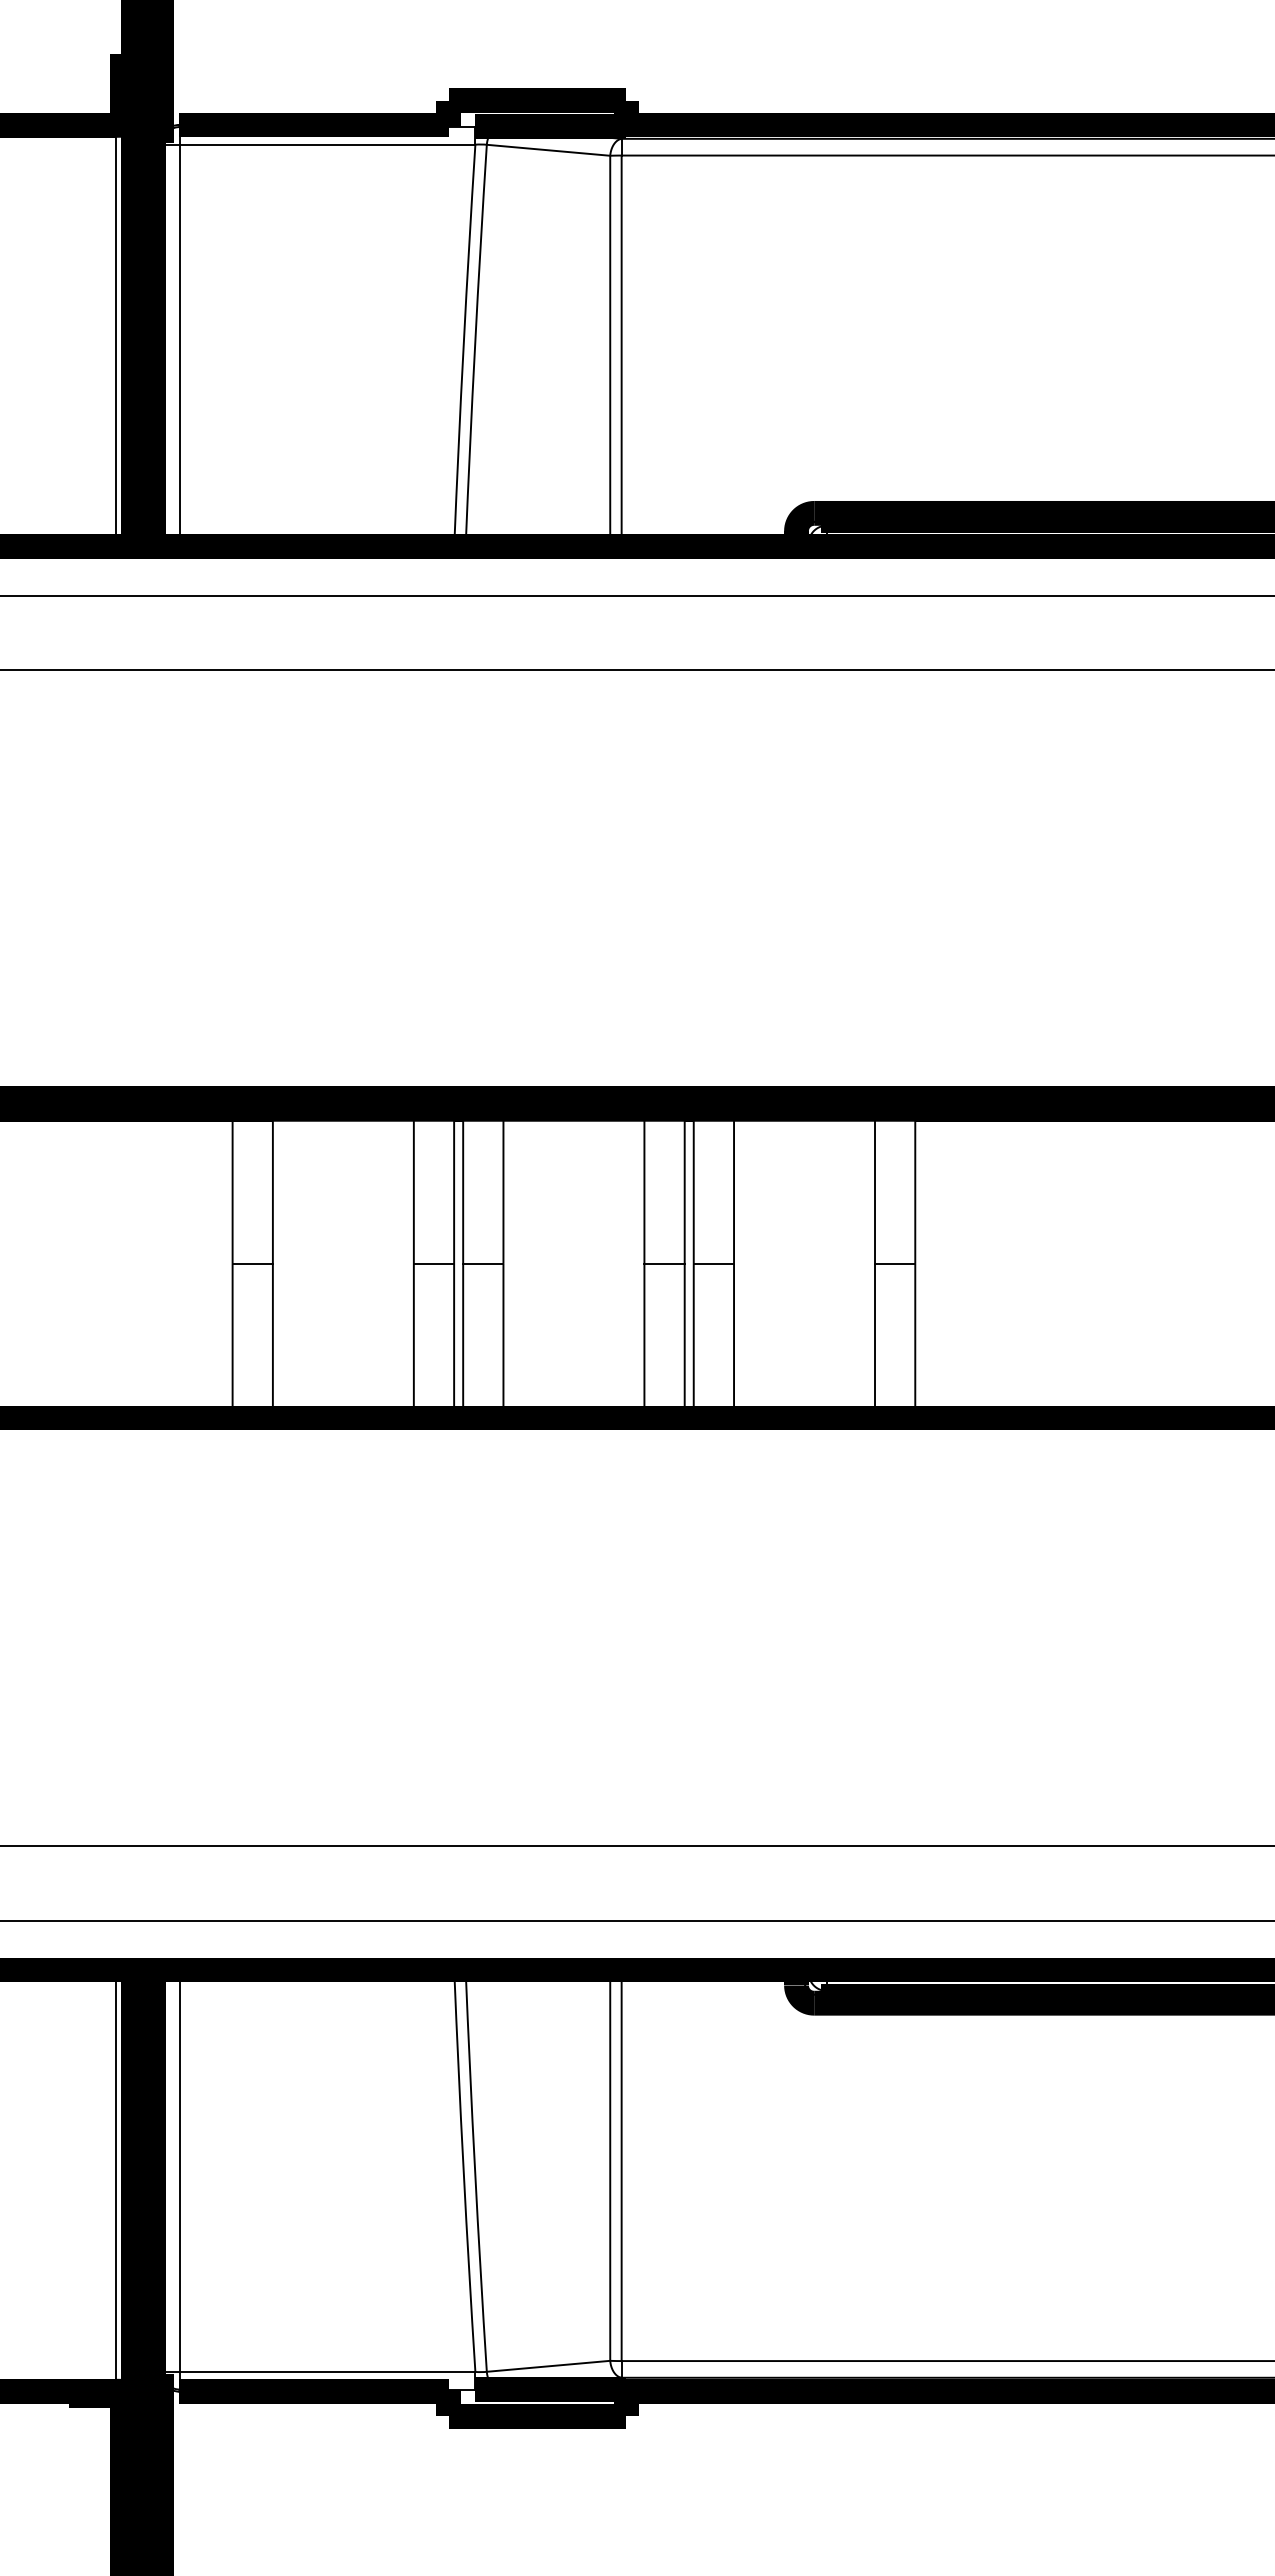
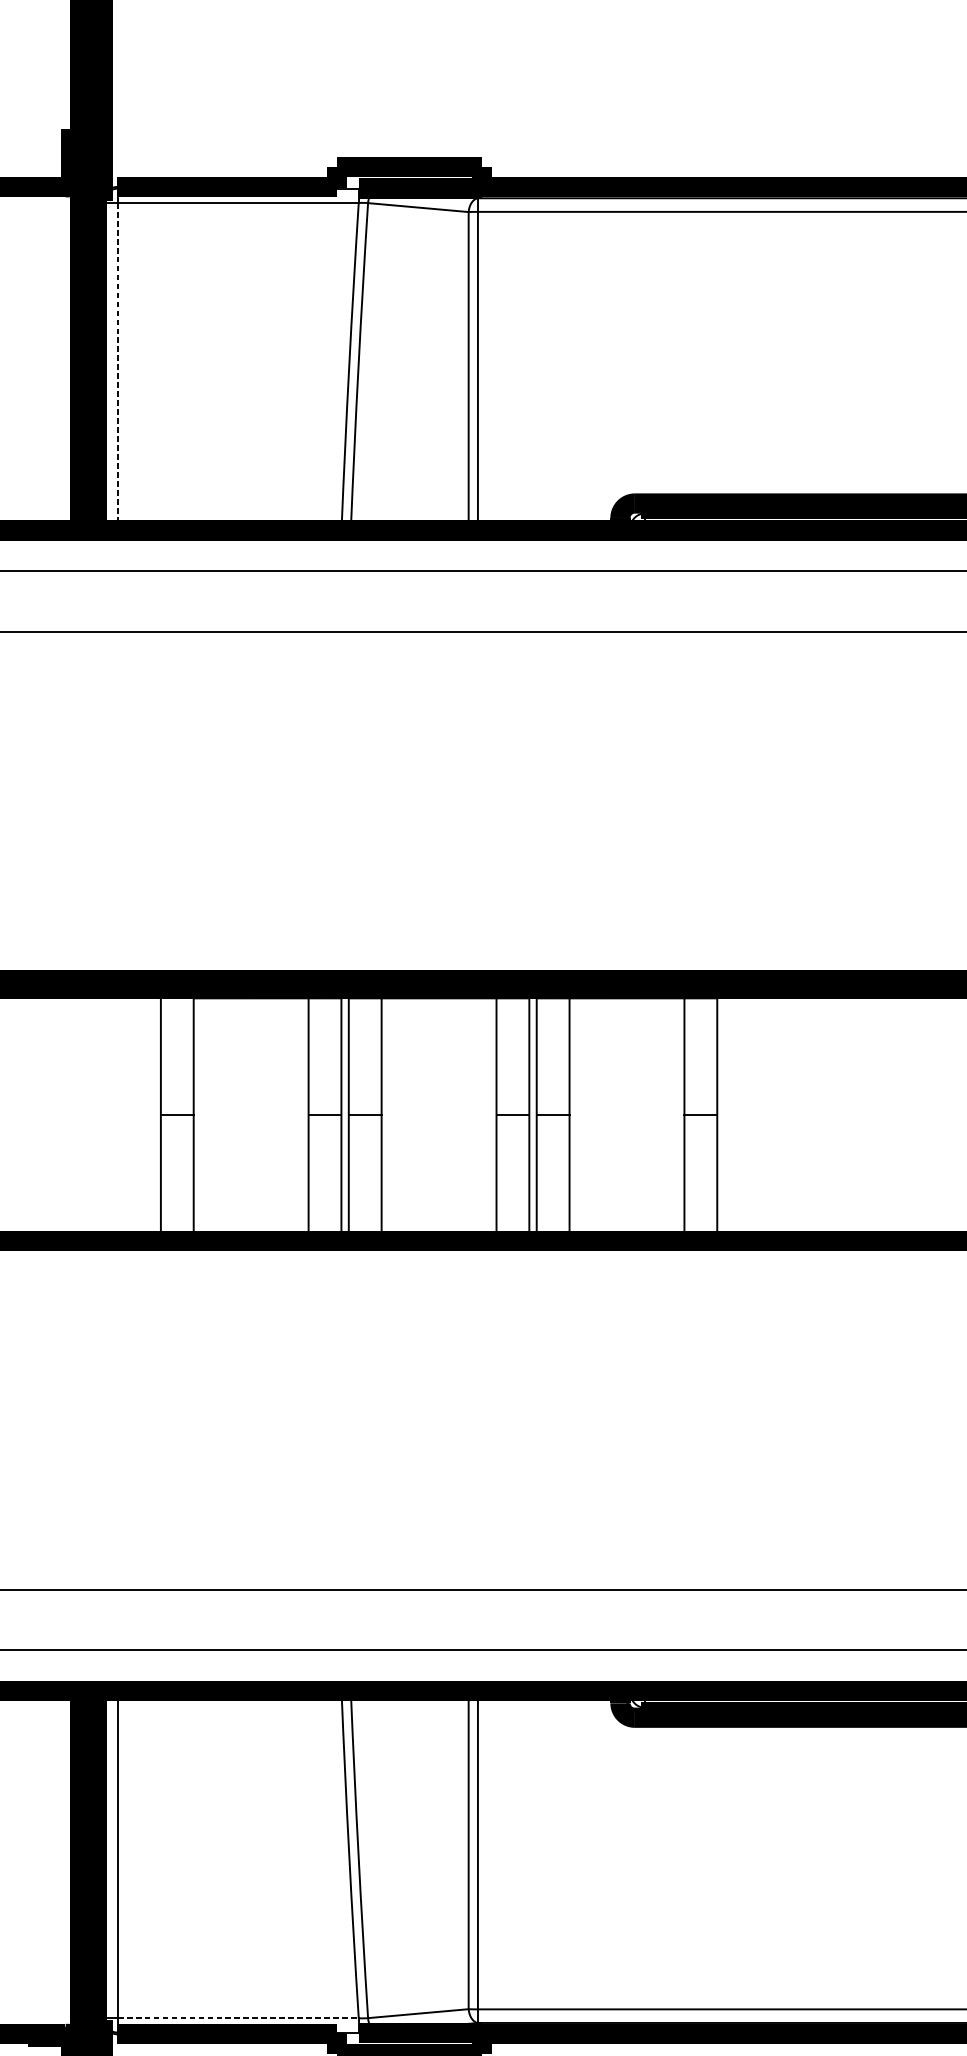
line: (115, 335) -> (65, 358), removed
line: (179, 345) -> (117, 366), solid -> dashed
line: (115, 2180) -> (65, 1862), removed
line: (327, 2371) -> (238, 2017), solid -> dashed

